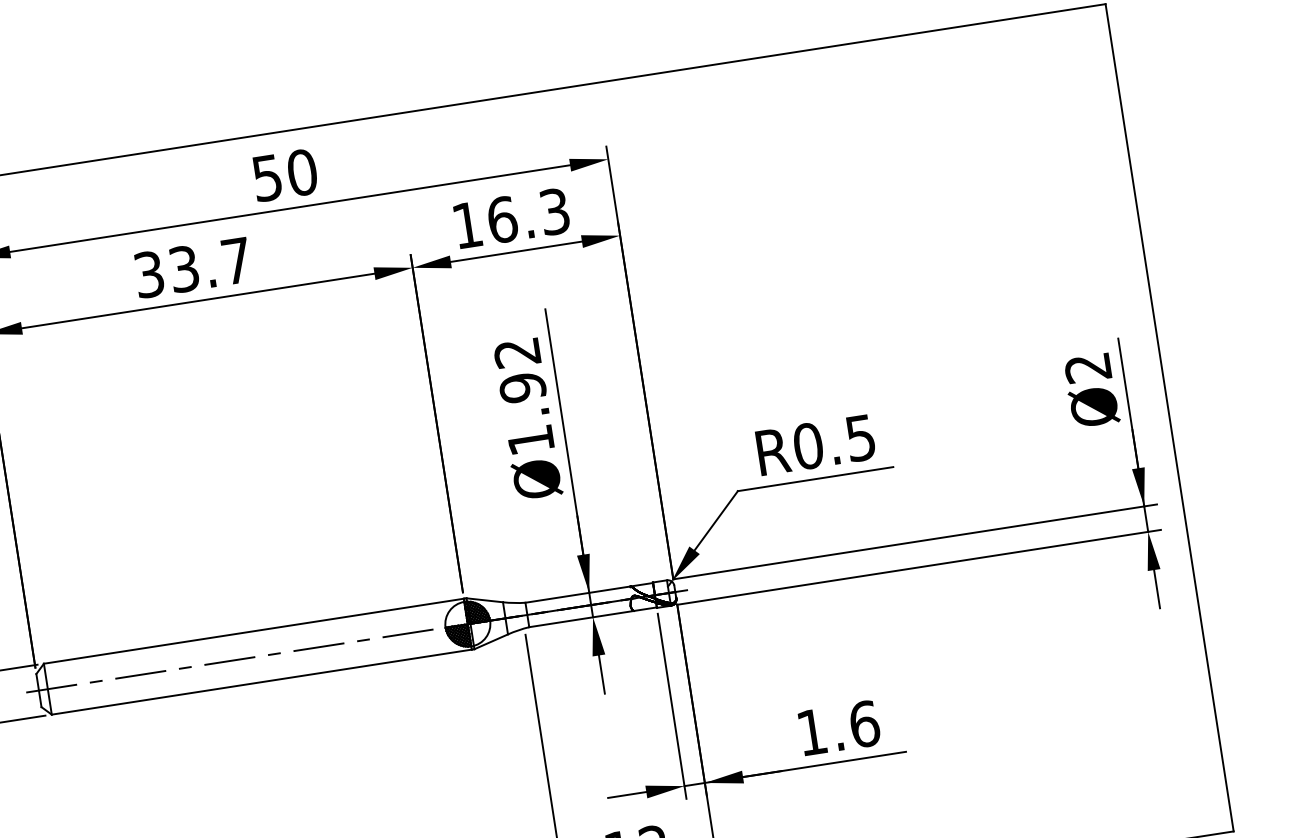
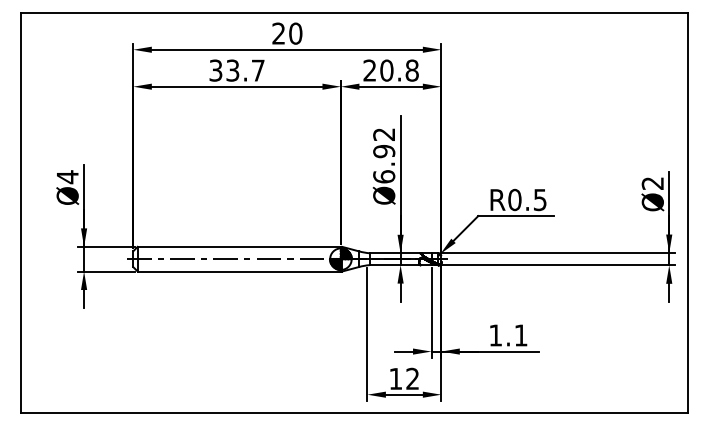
text: (266, 177) -> (278, 33), 50 -> 20
text: (509, 218) -> (390, 70), 16.3 -> 20.8
text: (531, 439) -> (384, 176), Ø1.92 -> Ø6.92
text: (863, 724) -> (520, 335), 1.6 -> 1.1

